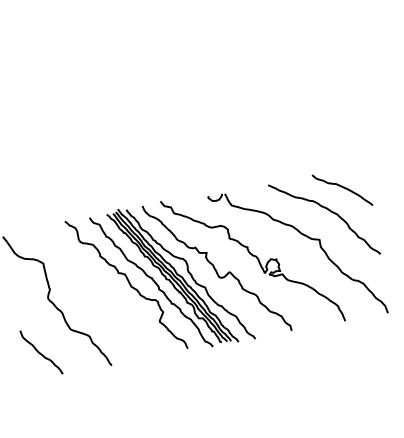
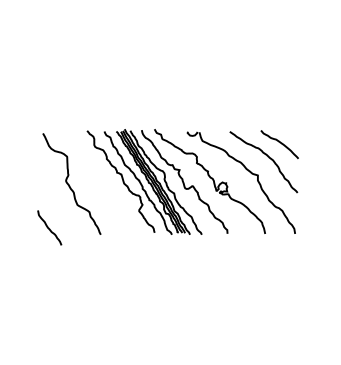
curve: (41, 351) -> (49, 227), moved

